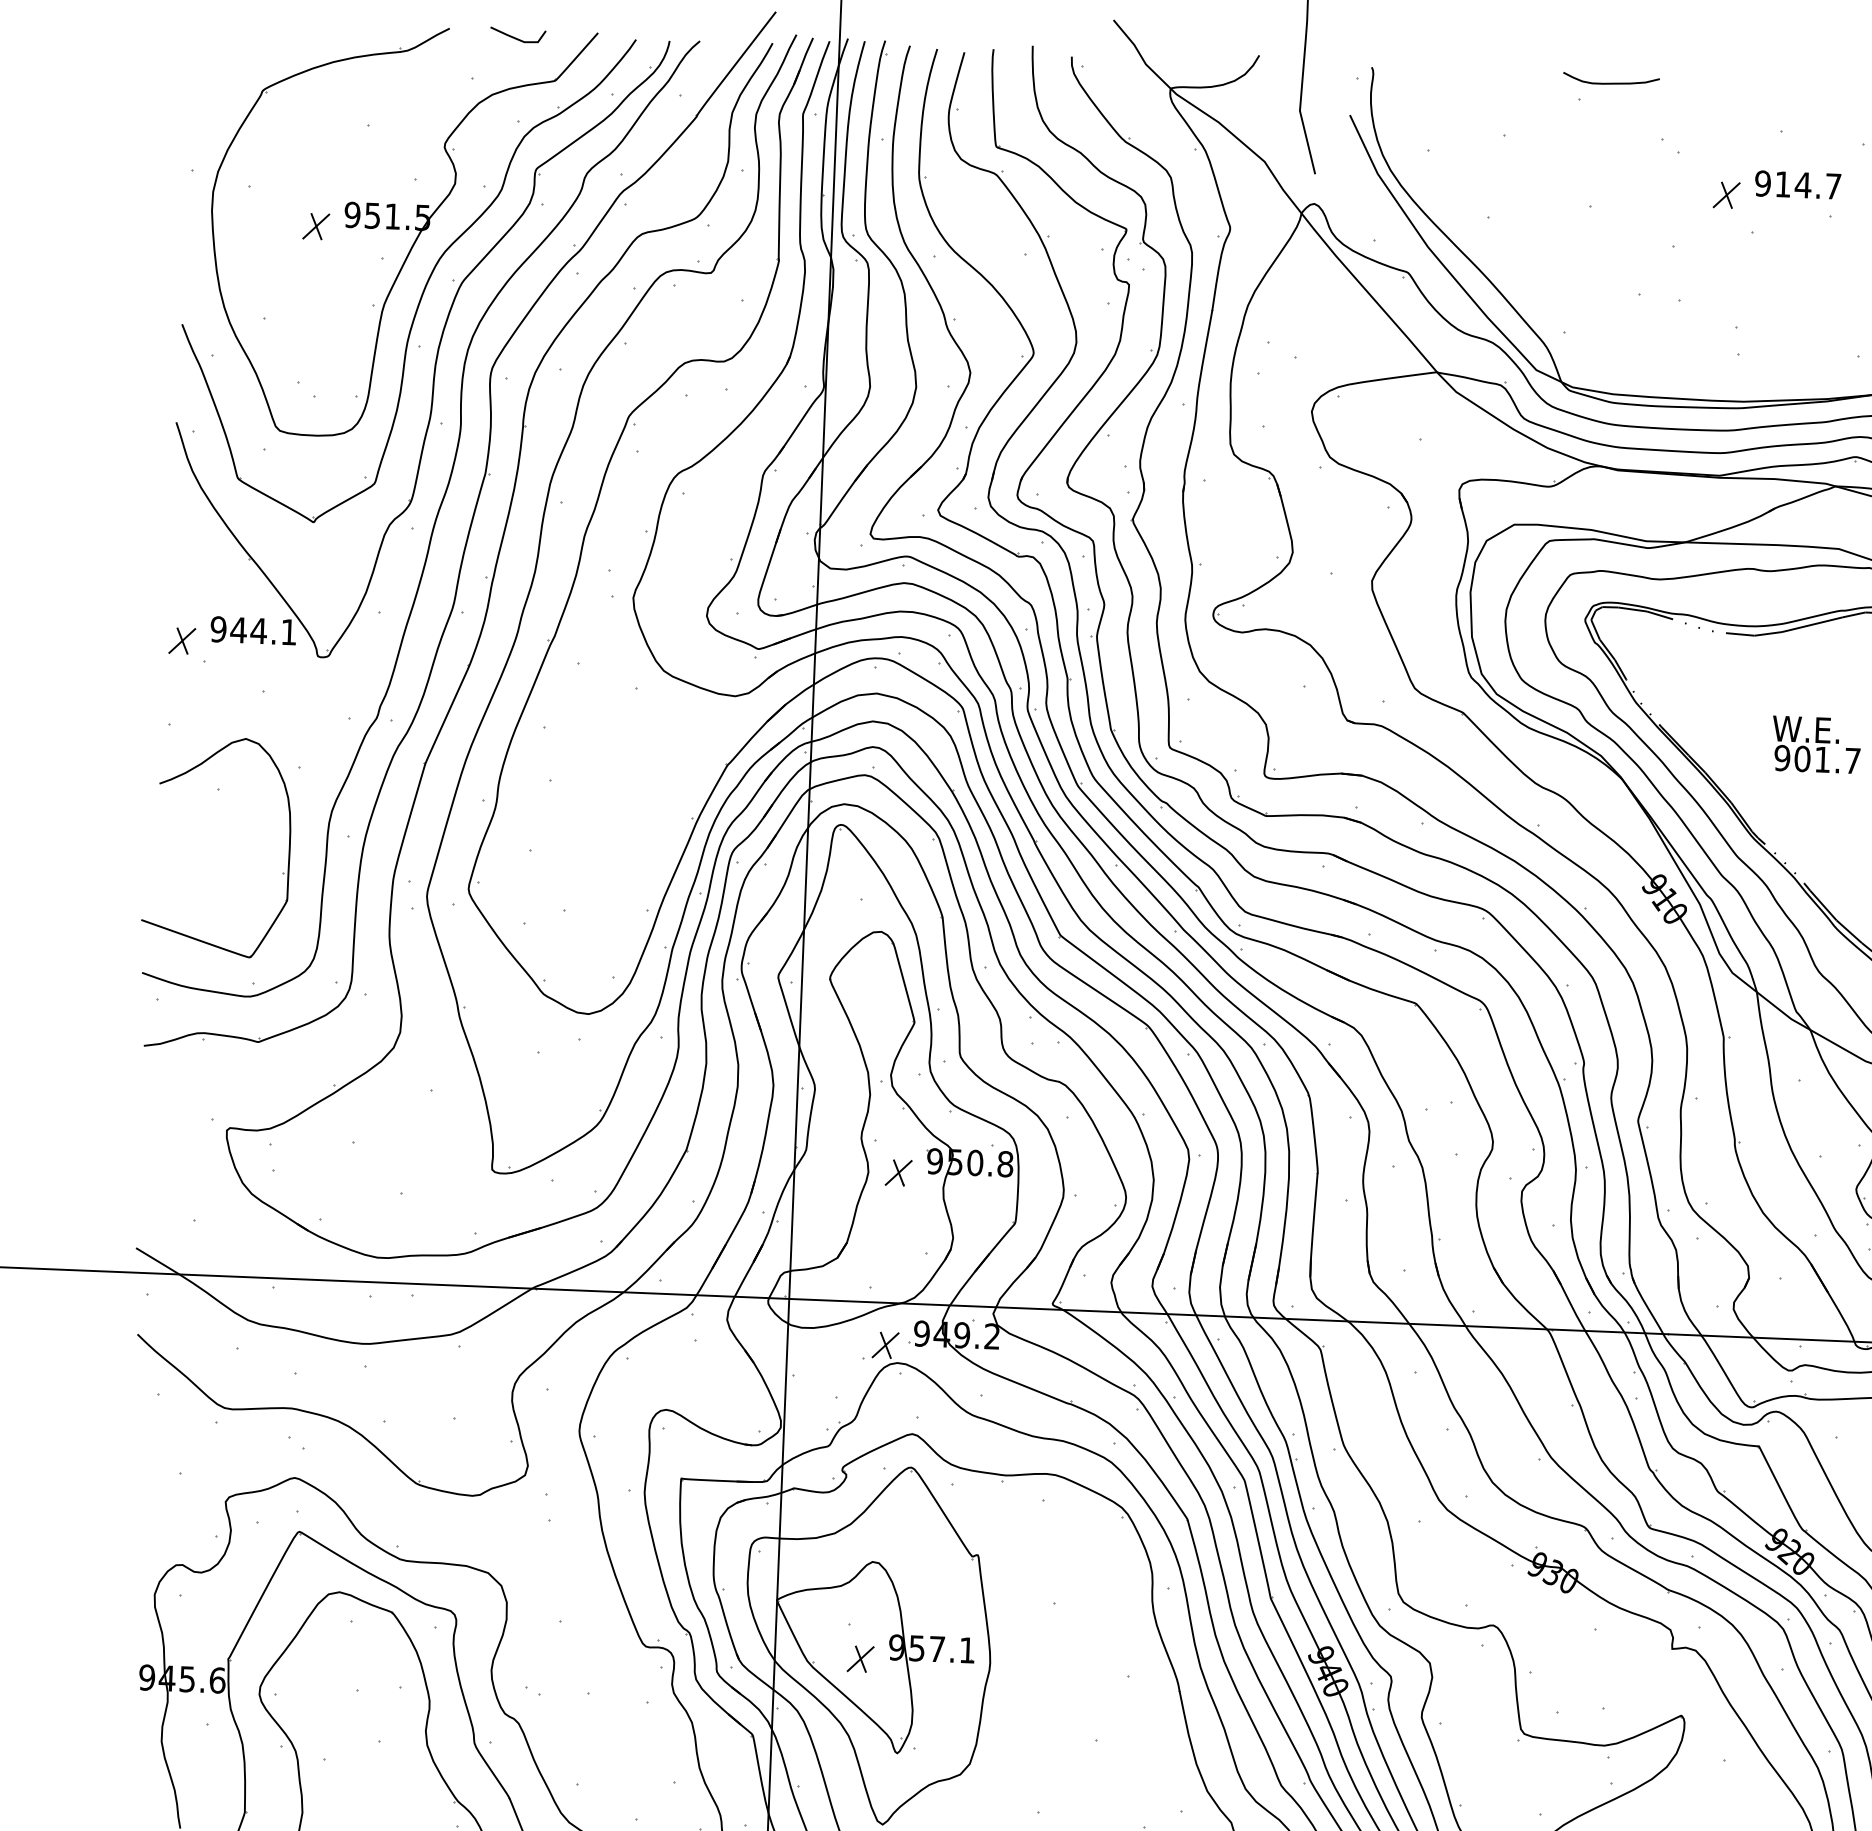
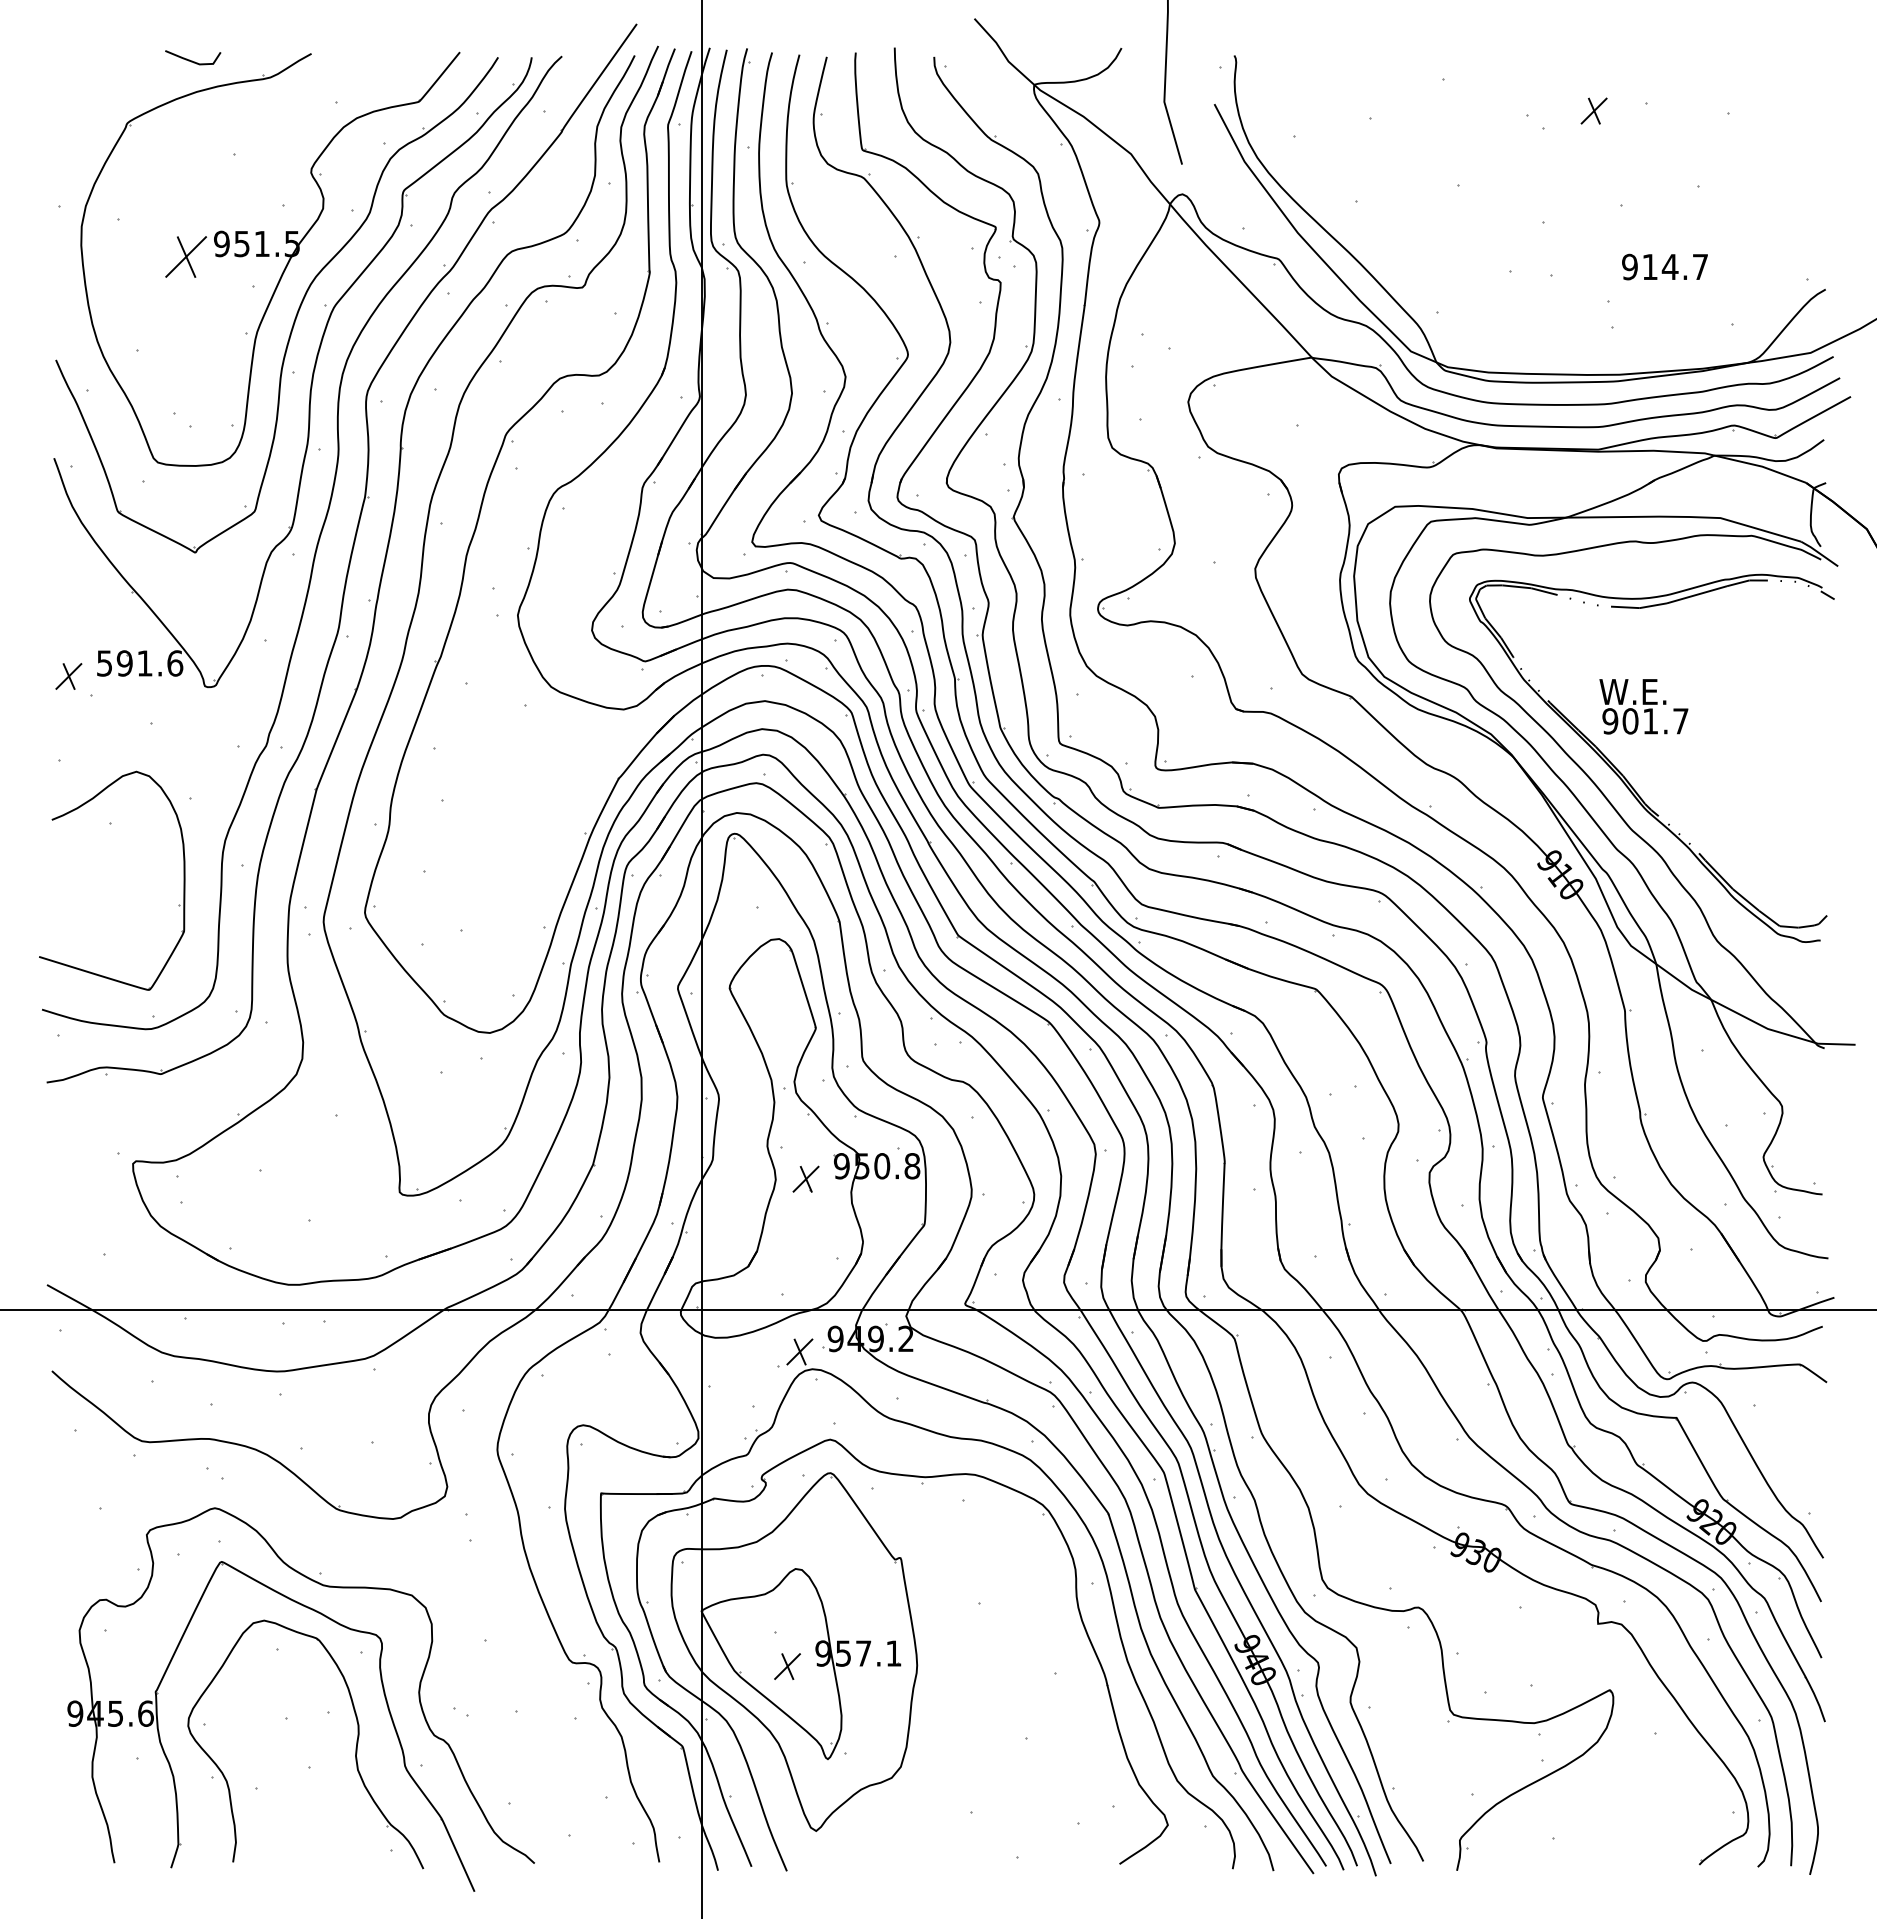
line: (517, 37) -> (192, 60), moved
curve: (1610, 82) -> (1473, 61), removed
text: (1797, 184) -> (1664, 266), moved
part: (1726, 194) -> (1593, 110), moved
part: (315, 226) -> (185, 256), size x1.6
text: (253, 630) -> (139, 663), 944.1 -> 591.6
text: (1816, 744) -> (1643, 706), moved

